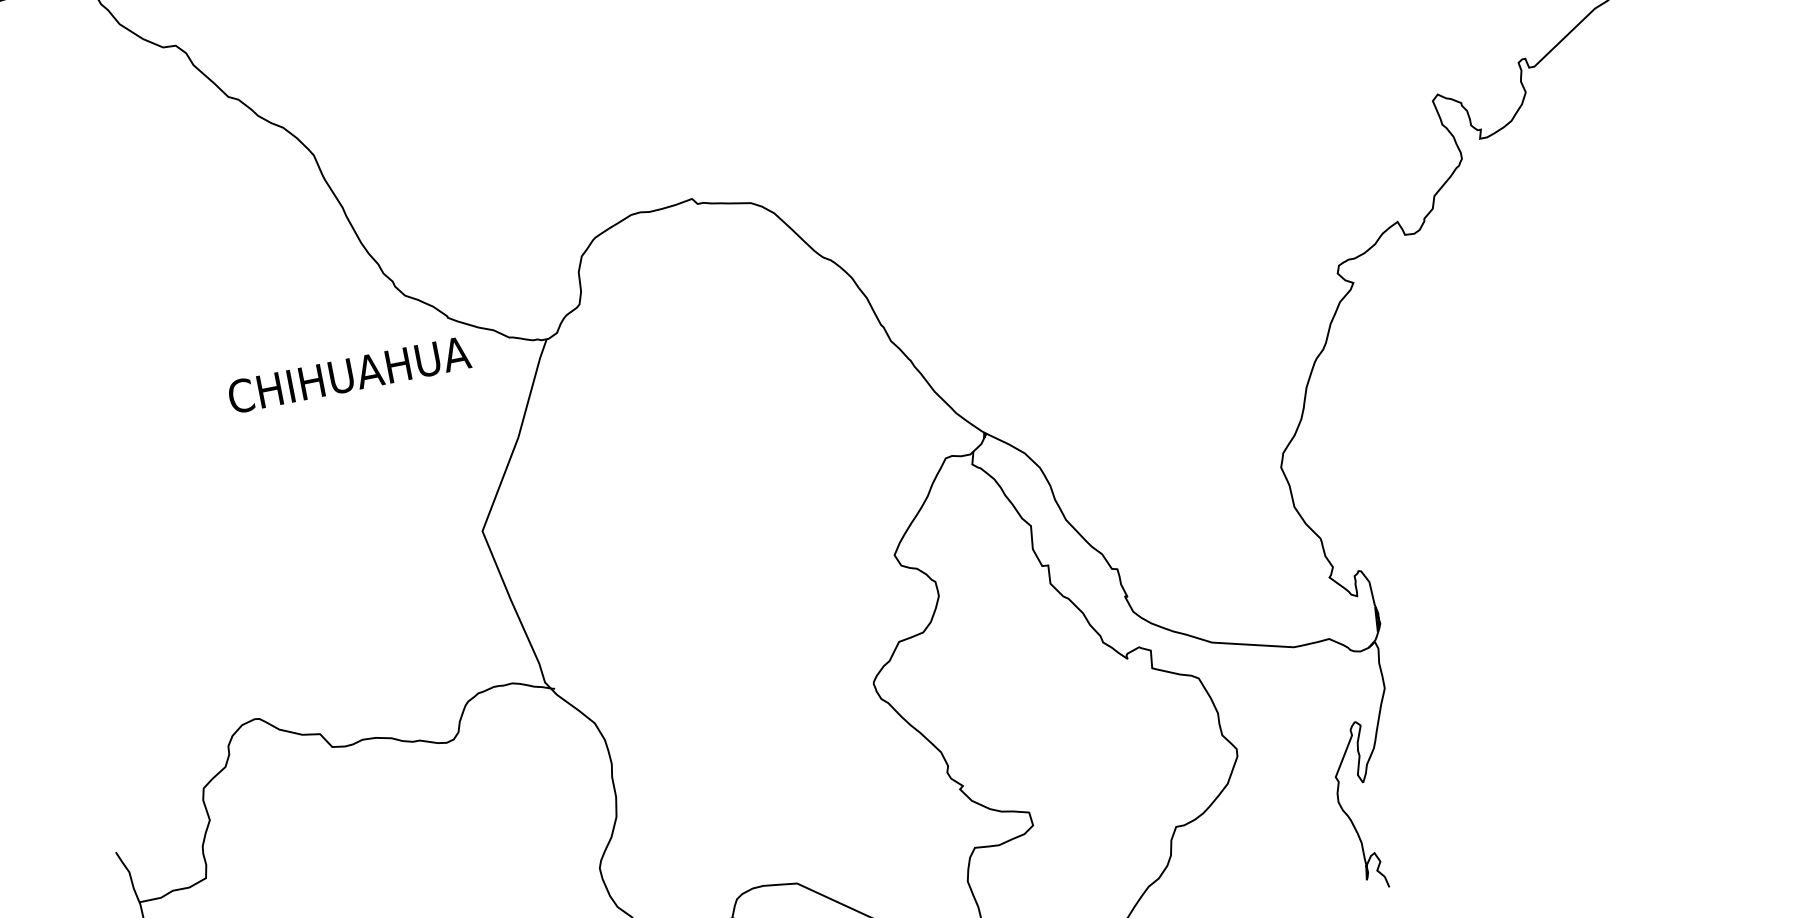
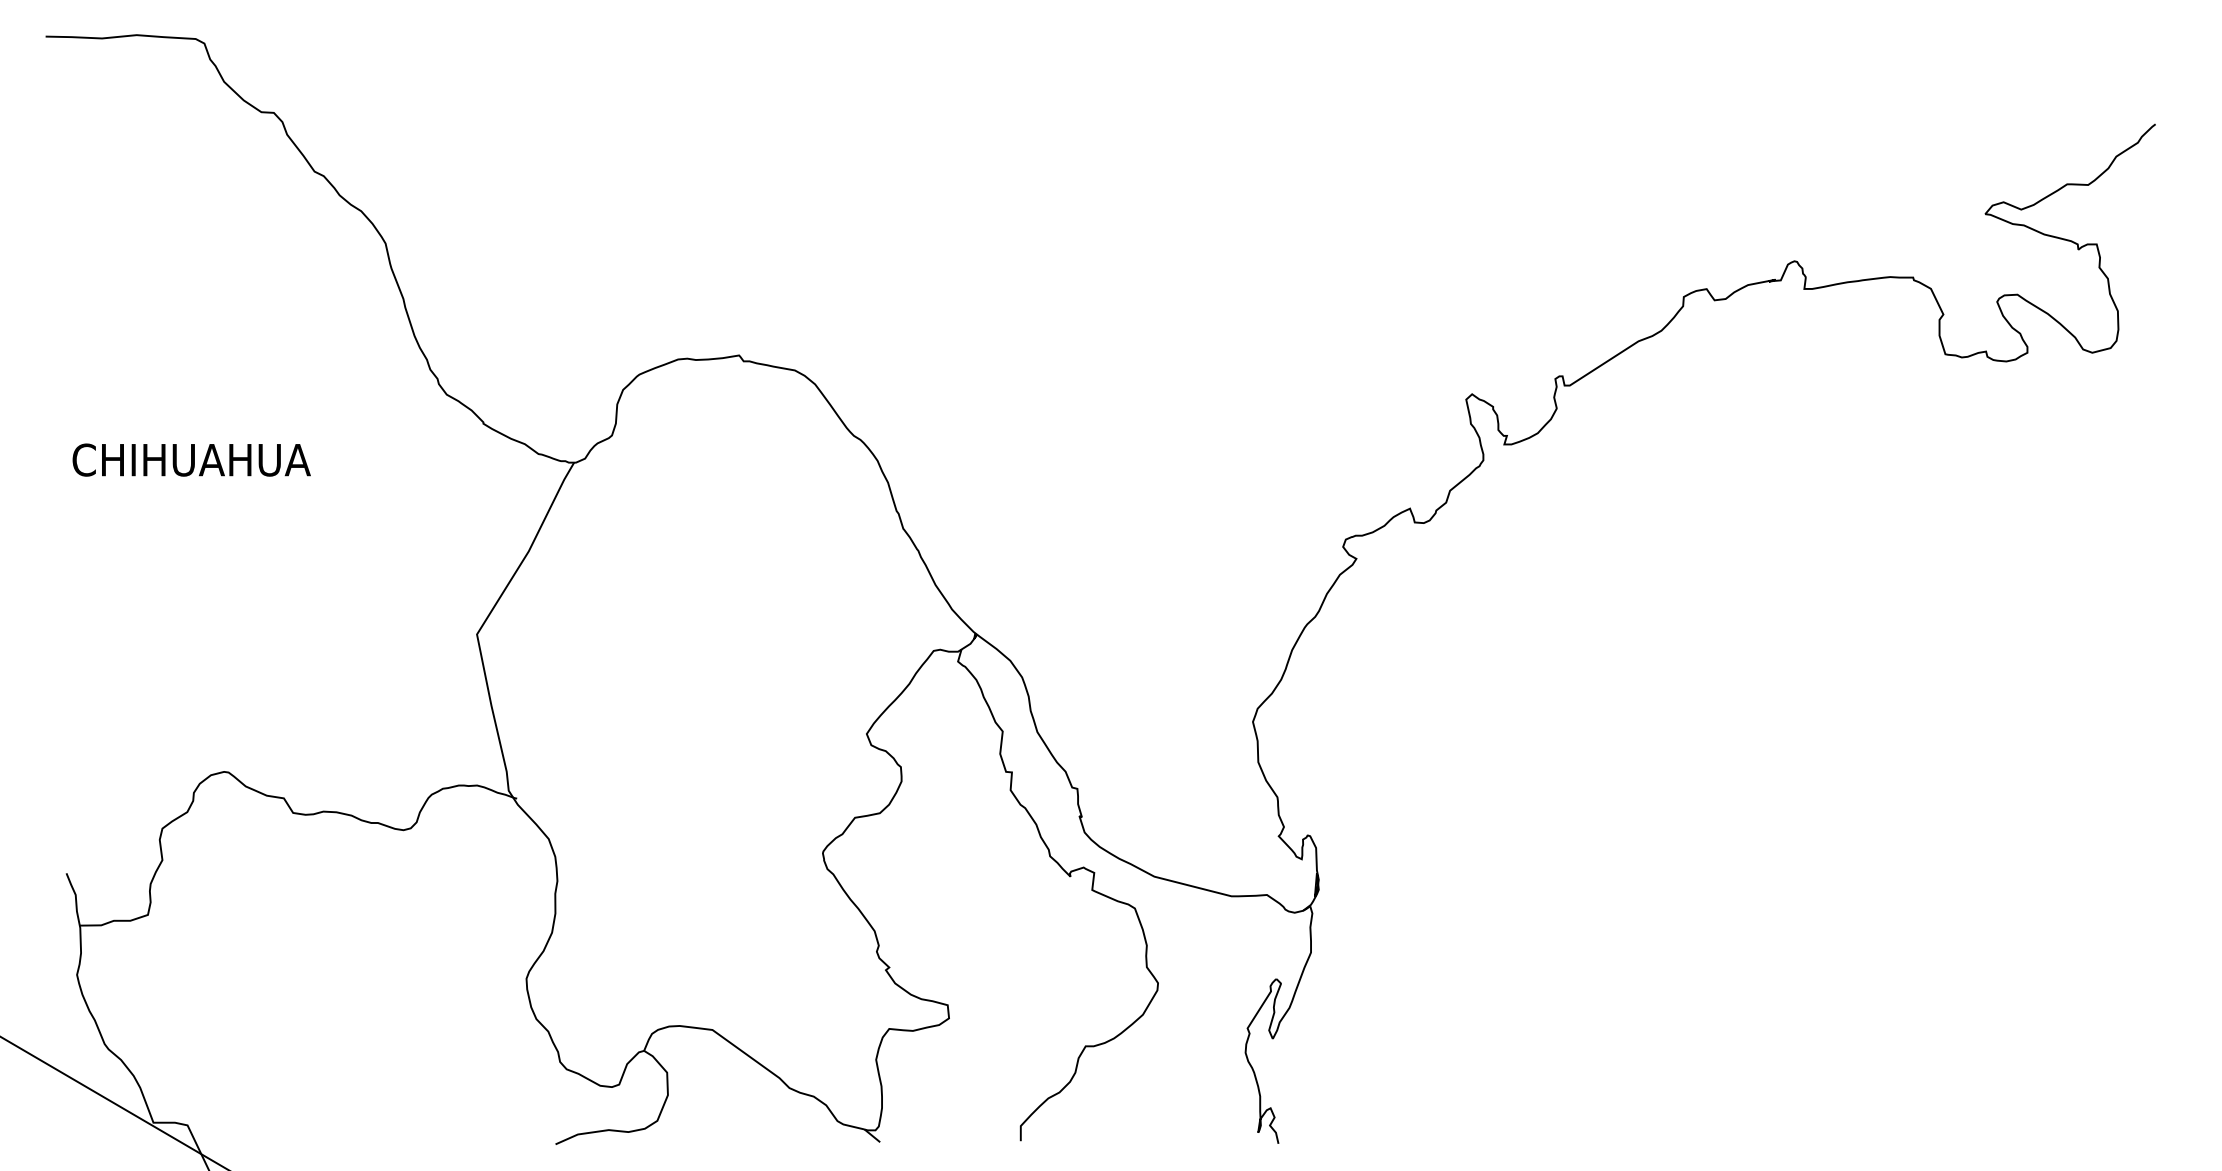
text: (349, 374) -> (191, 459), moved

